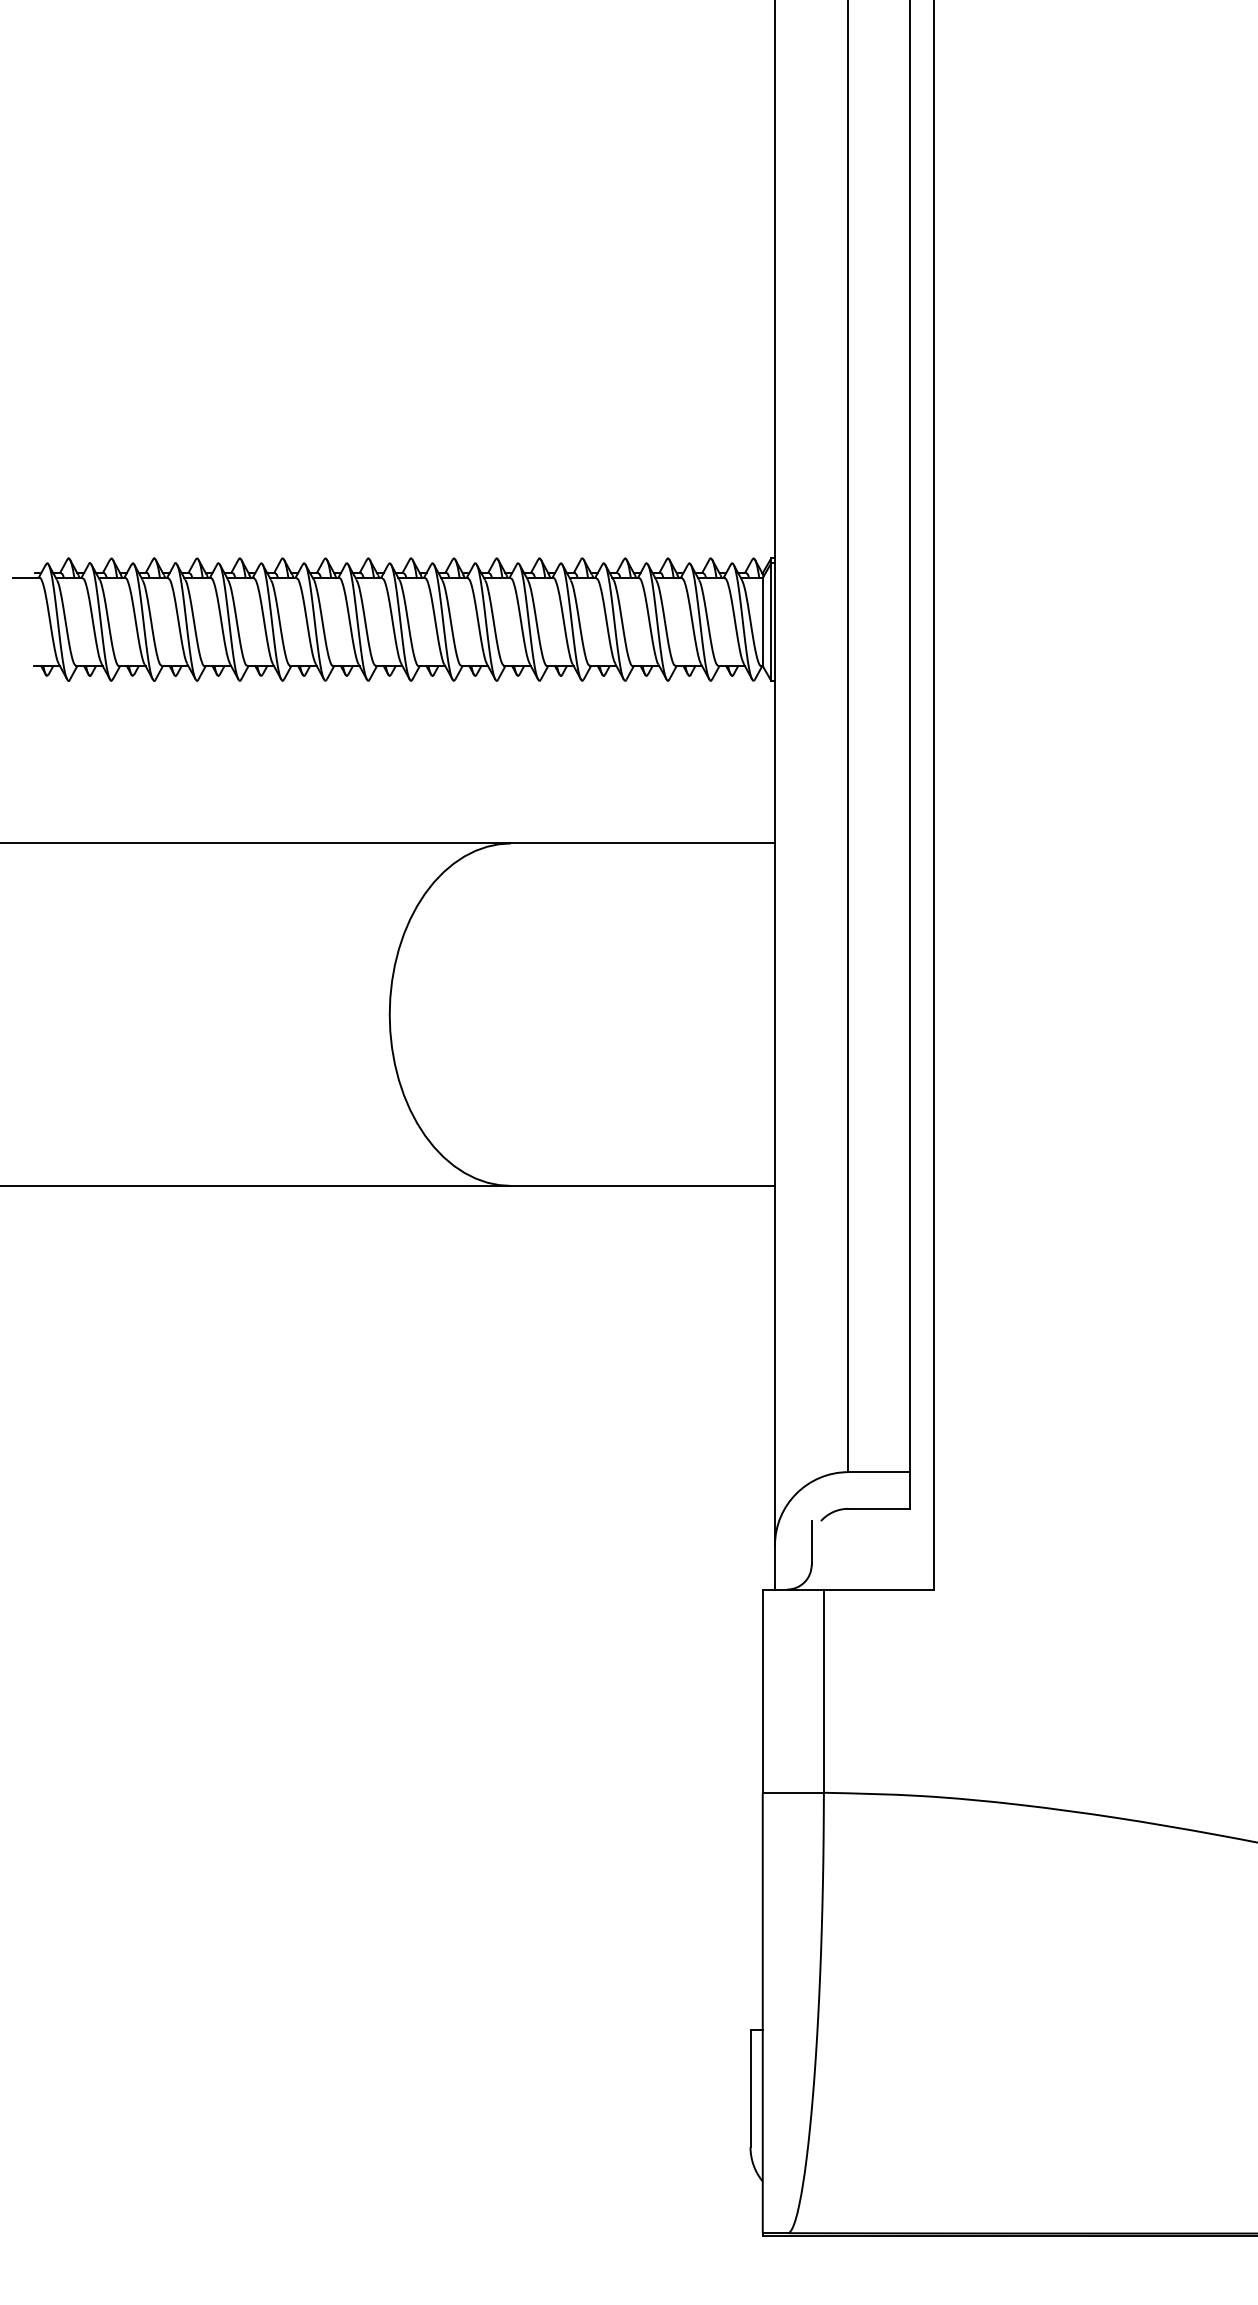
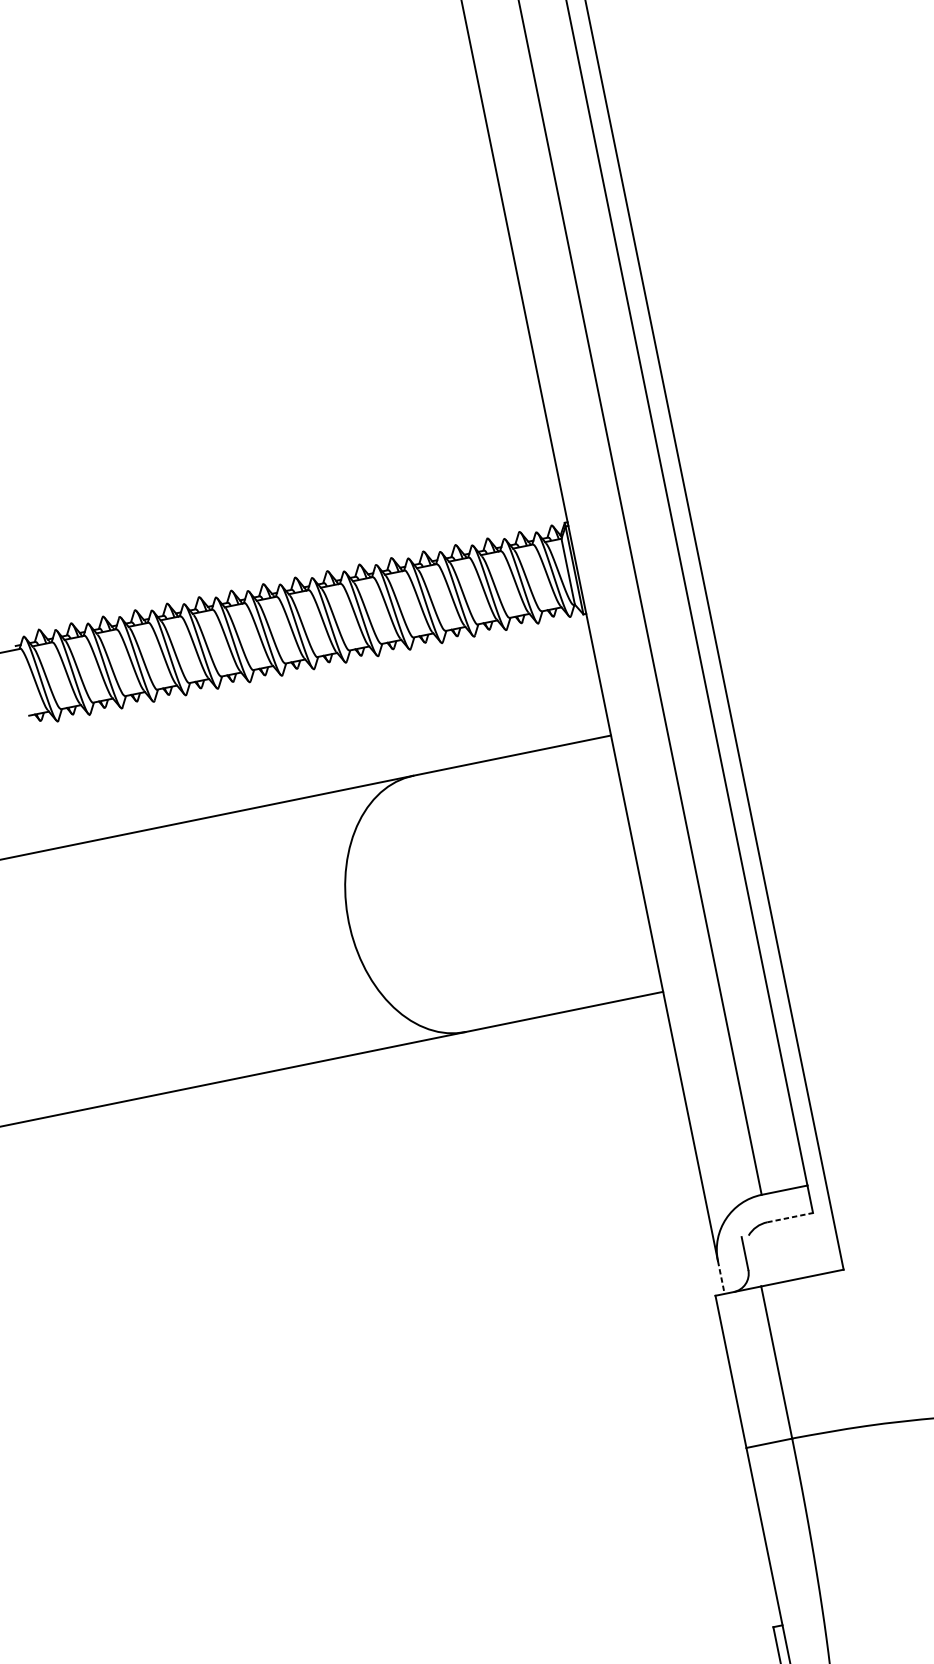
line: (878, 1508) -> (789, 1217), solid -> dashed
line: (774, 1568) -> (721, 1278), solid -> dashed

